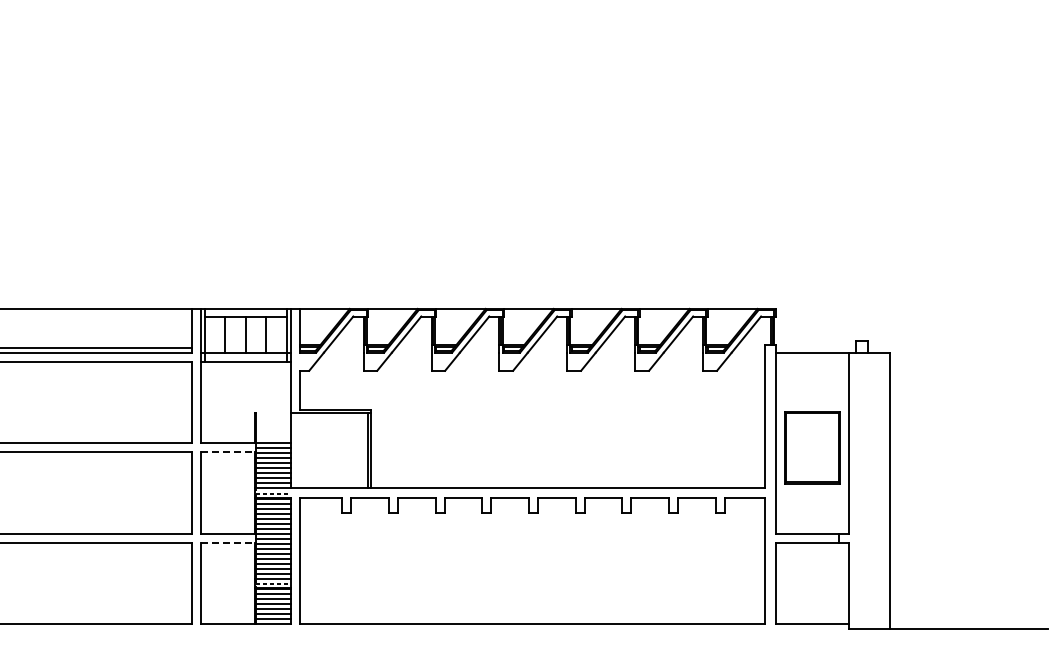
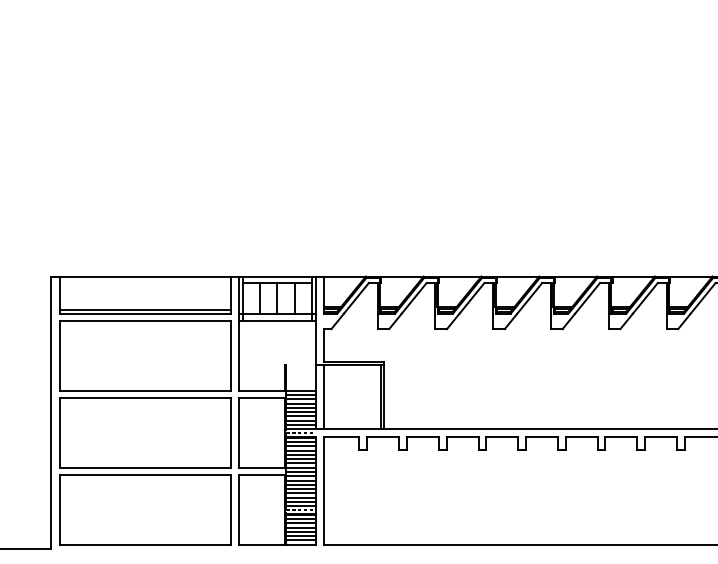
line: (300, 450) -> (323, 396), added
line: (228, 452) -> (262, 398), dashed -> solid
line: (228, 542) -> (262, 475), dashed -> solid

